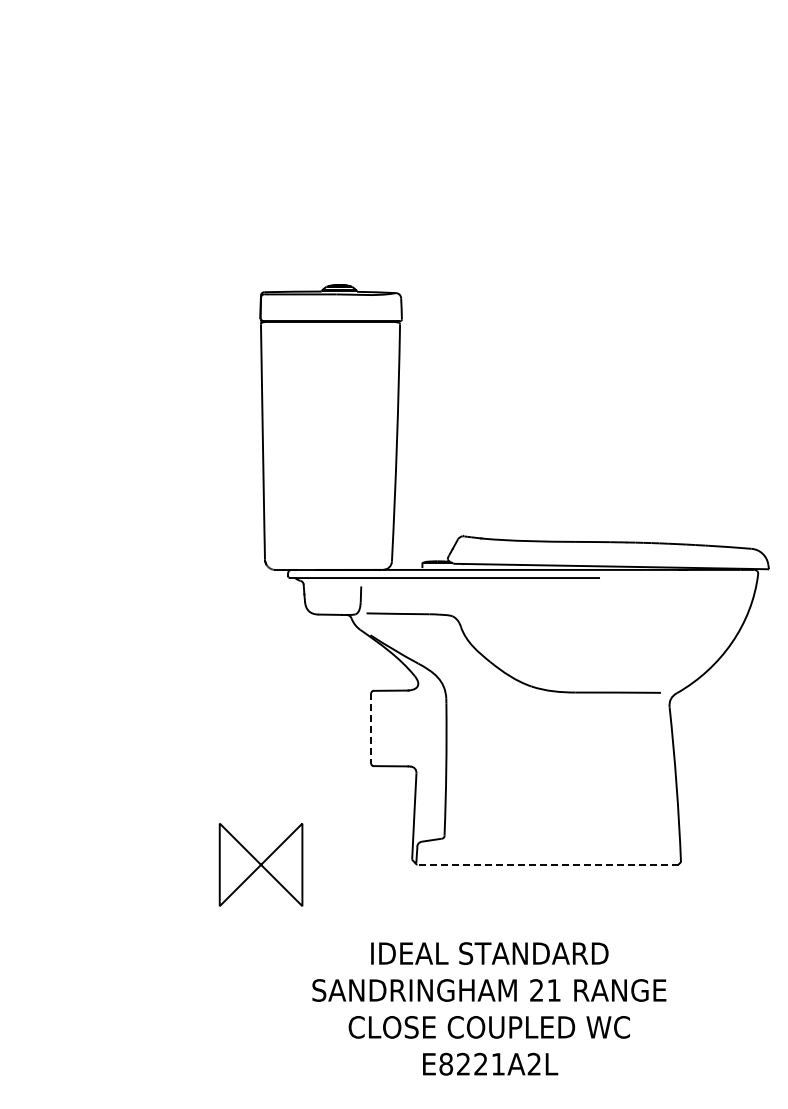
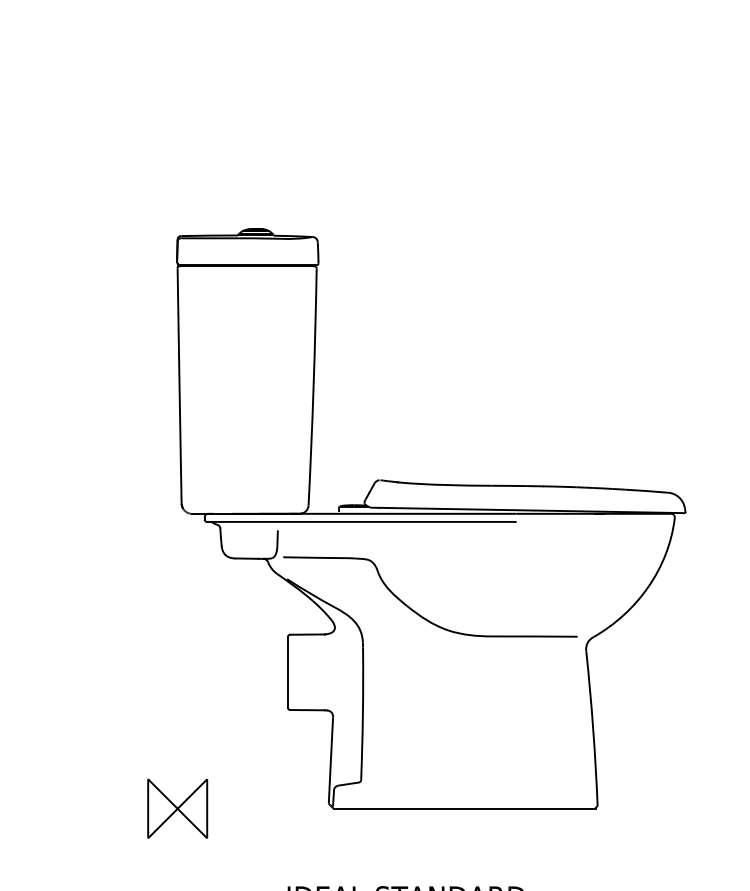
line: (371, 728) -> (288, 672), dashed -> solid
part: (260, 864) -> (177, 808), size x0.71
line: (548, 864) -> (465, 808), dashed -> solid

